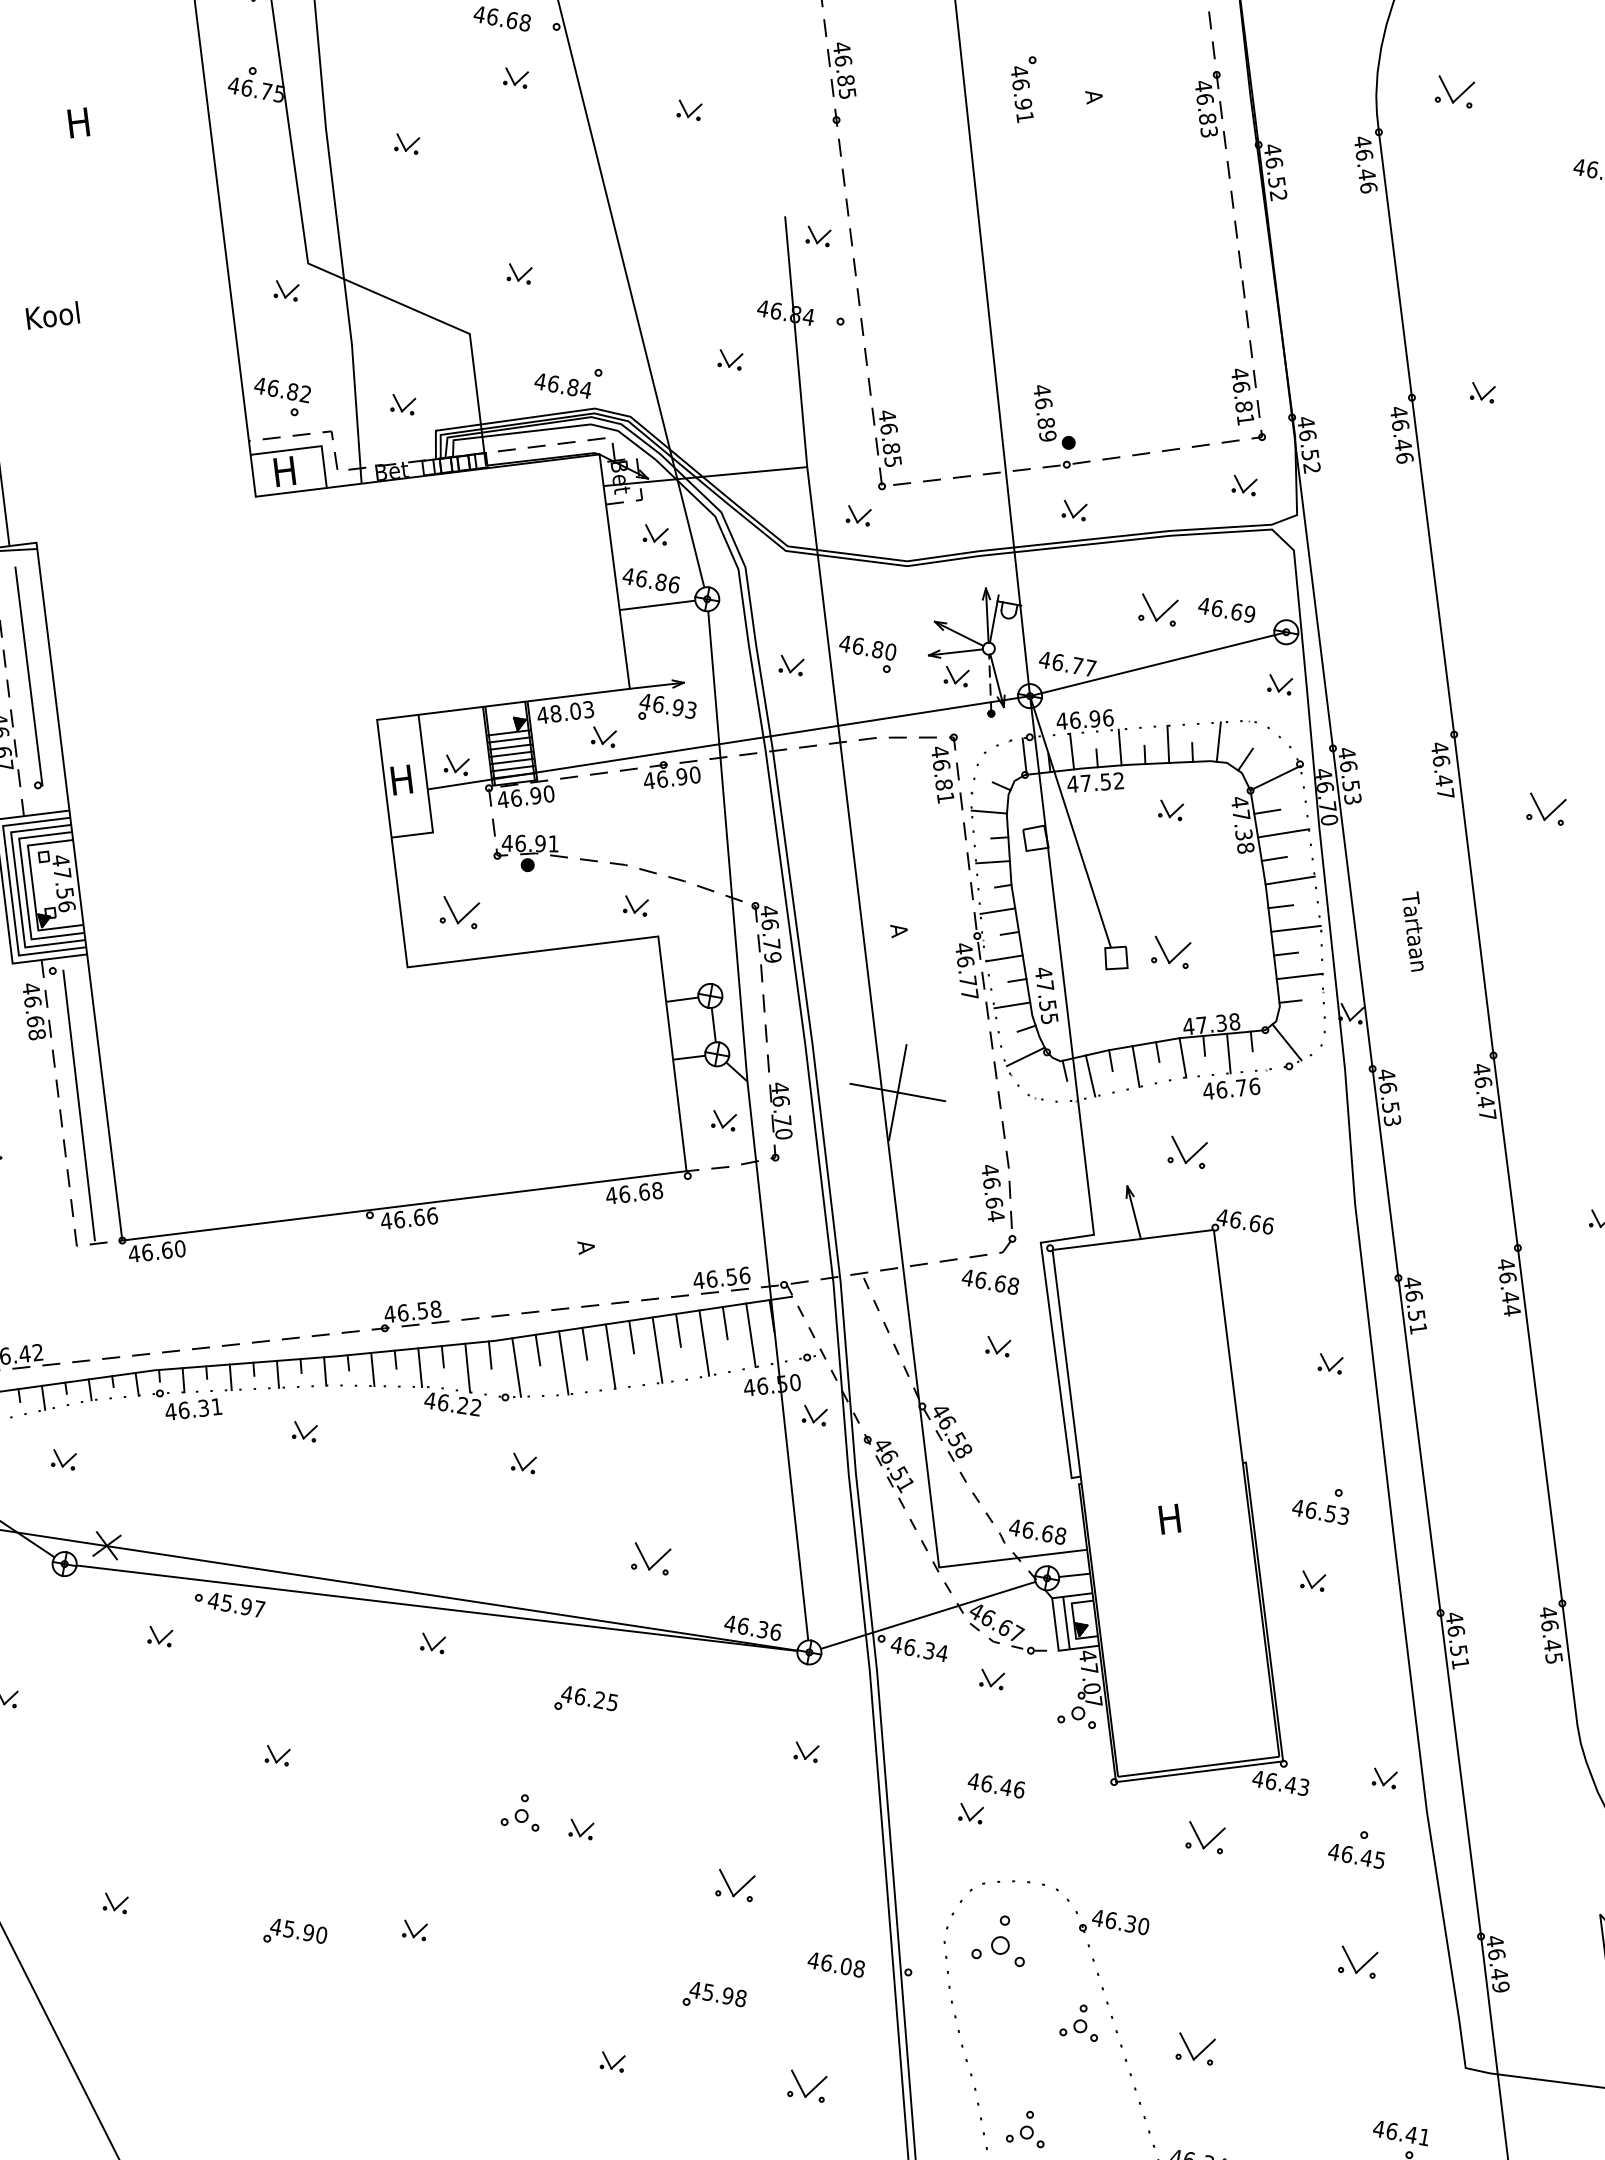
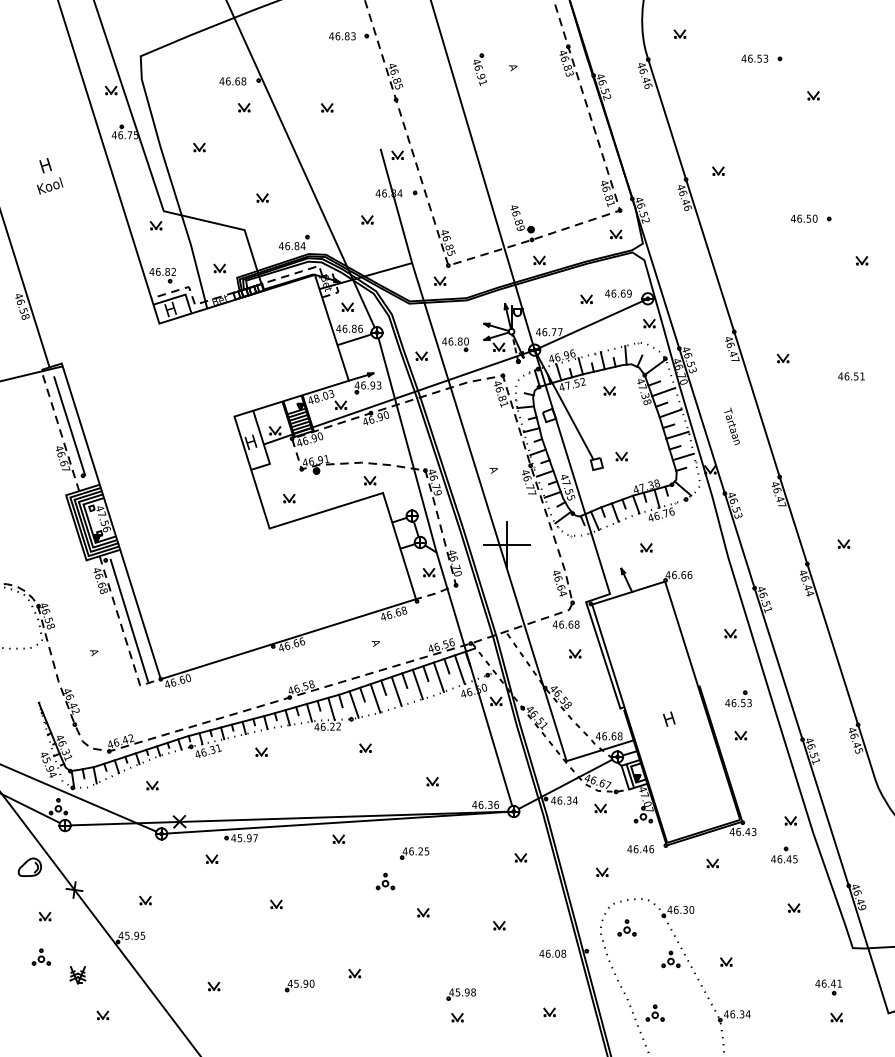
part: (1454, 89) -> (679, 33), size x0.62
text: (53, 314) -> (50, 185), moved
part: (1157, 610) -> (586, 299), size x0.62
part: (1544, 808) -> (782, 358), size x0.62
part: (460, 912) -> (289, 498), size x0.62
part: (1170, 951) -> (621, 456), size x0.62
part: (1188, 1151) -> (646, 547), size x0.62
part: (650, 1558) -> (432, 781), size x0.62
text: (995, 1786) -> (640, 849), moved
part: (522, 1811) -> (385, 881), moved
part: (1204, 1837) -> (712, 863), size x0.62
part: (735, 1885) -> (499, 925), size x0.62
part: (1000, 1938) -> (626, 927), size x0.71
part: (1357, 1960) -> (793, 907), size x0.62
part: (712, 1997) -> (460, 994), moved
part: (1196, 2047) -> (726, 961), size x0.62
part: (806, 2086) -> (549, 1012), size x0.62

